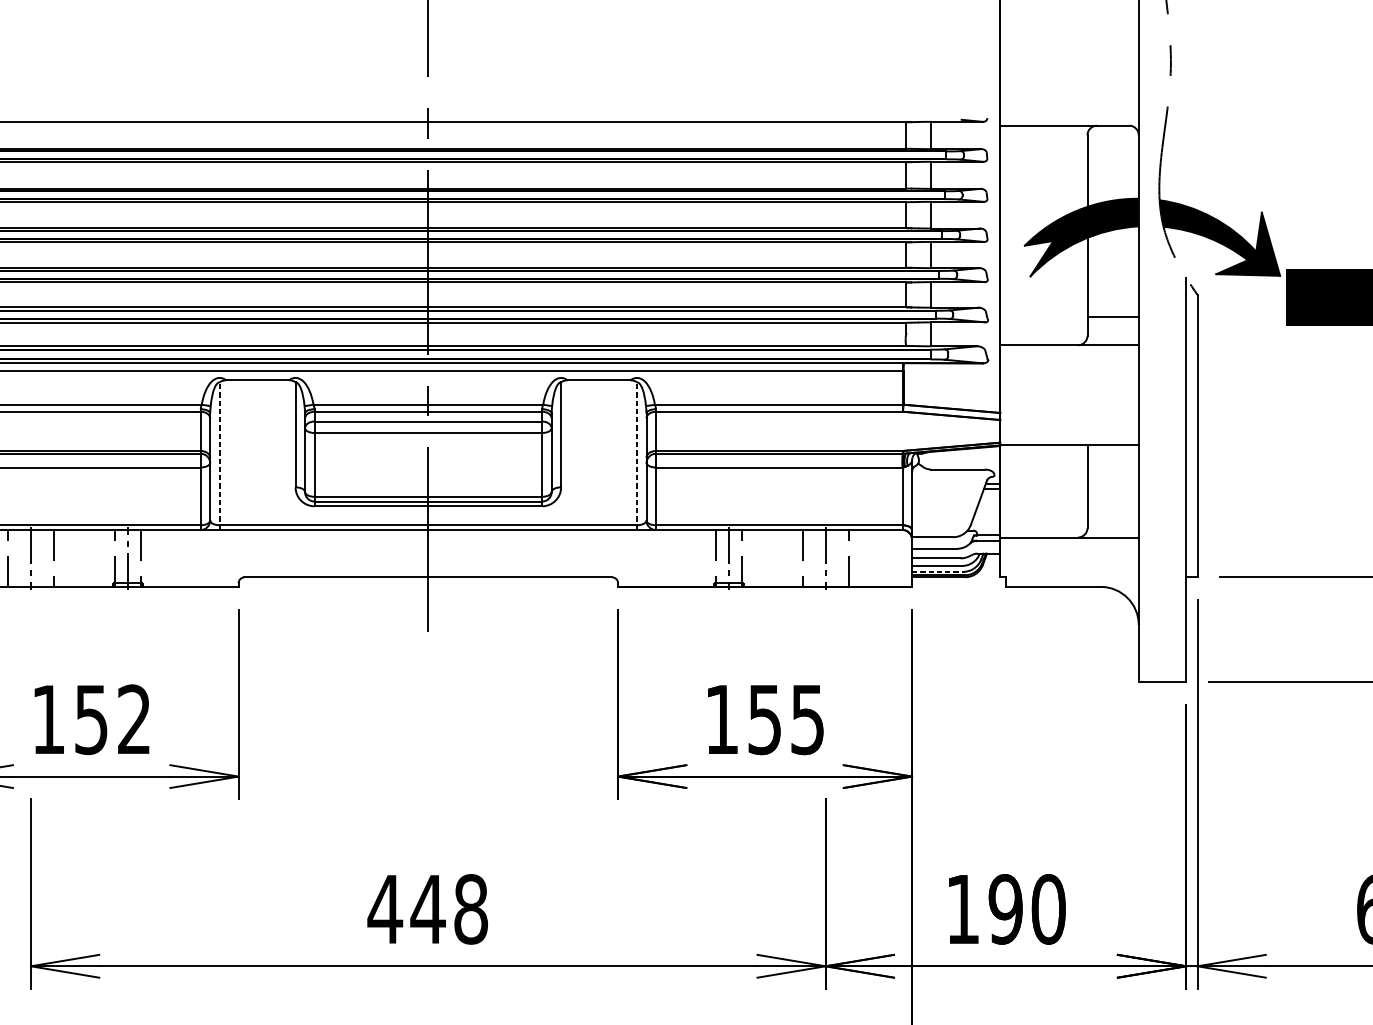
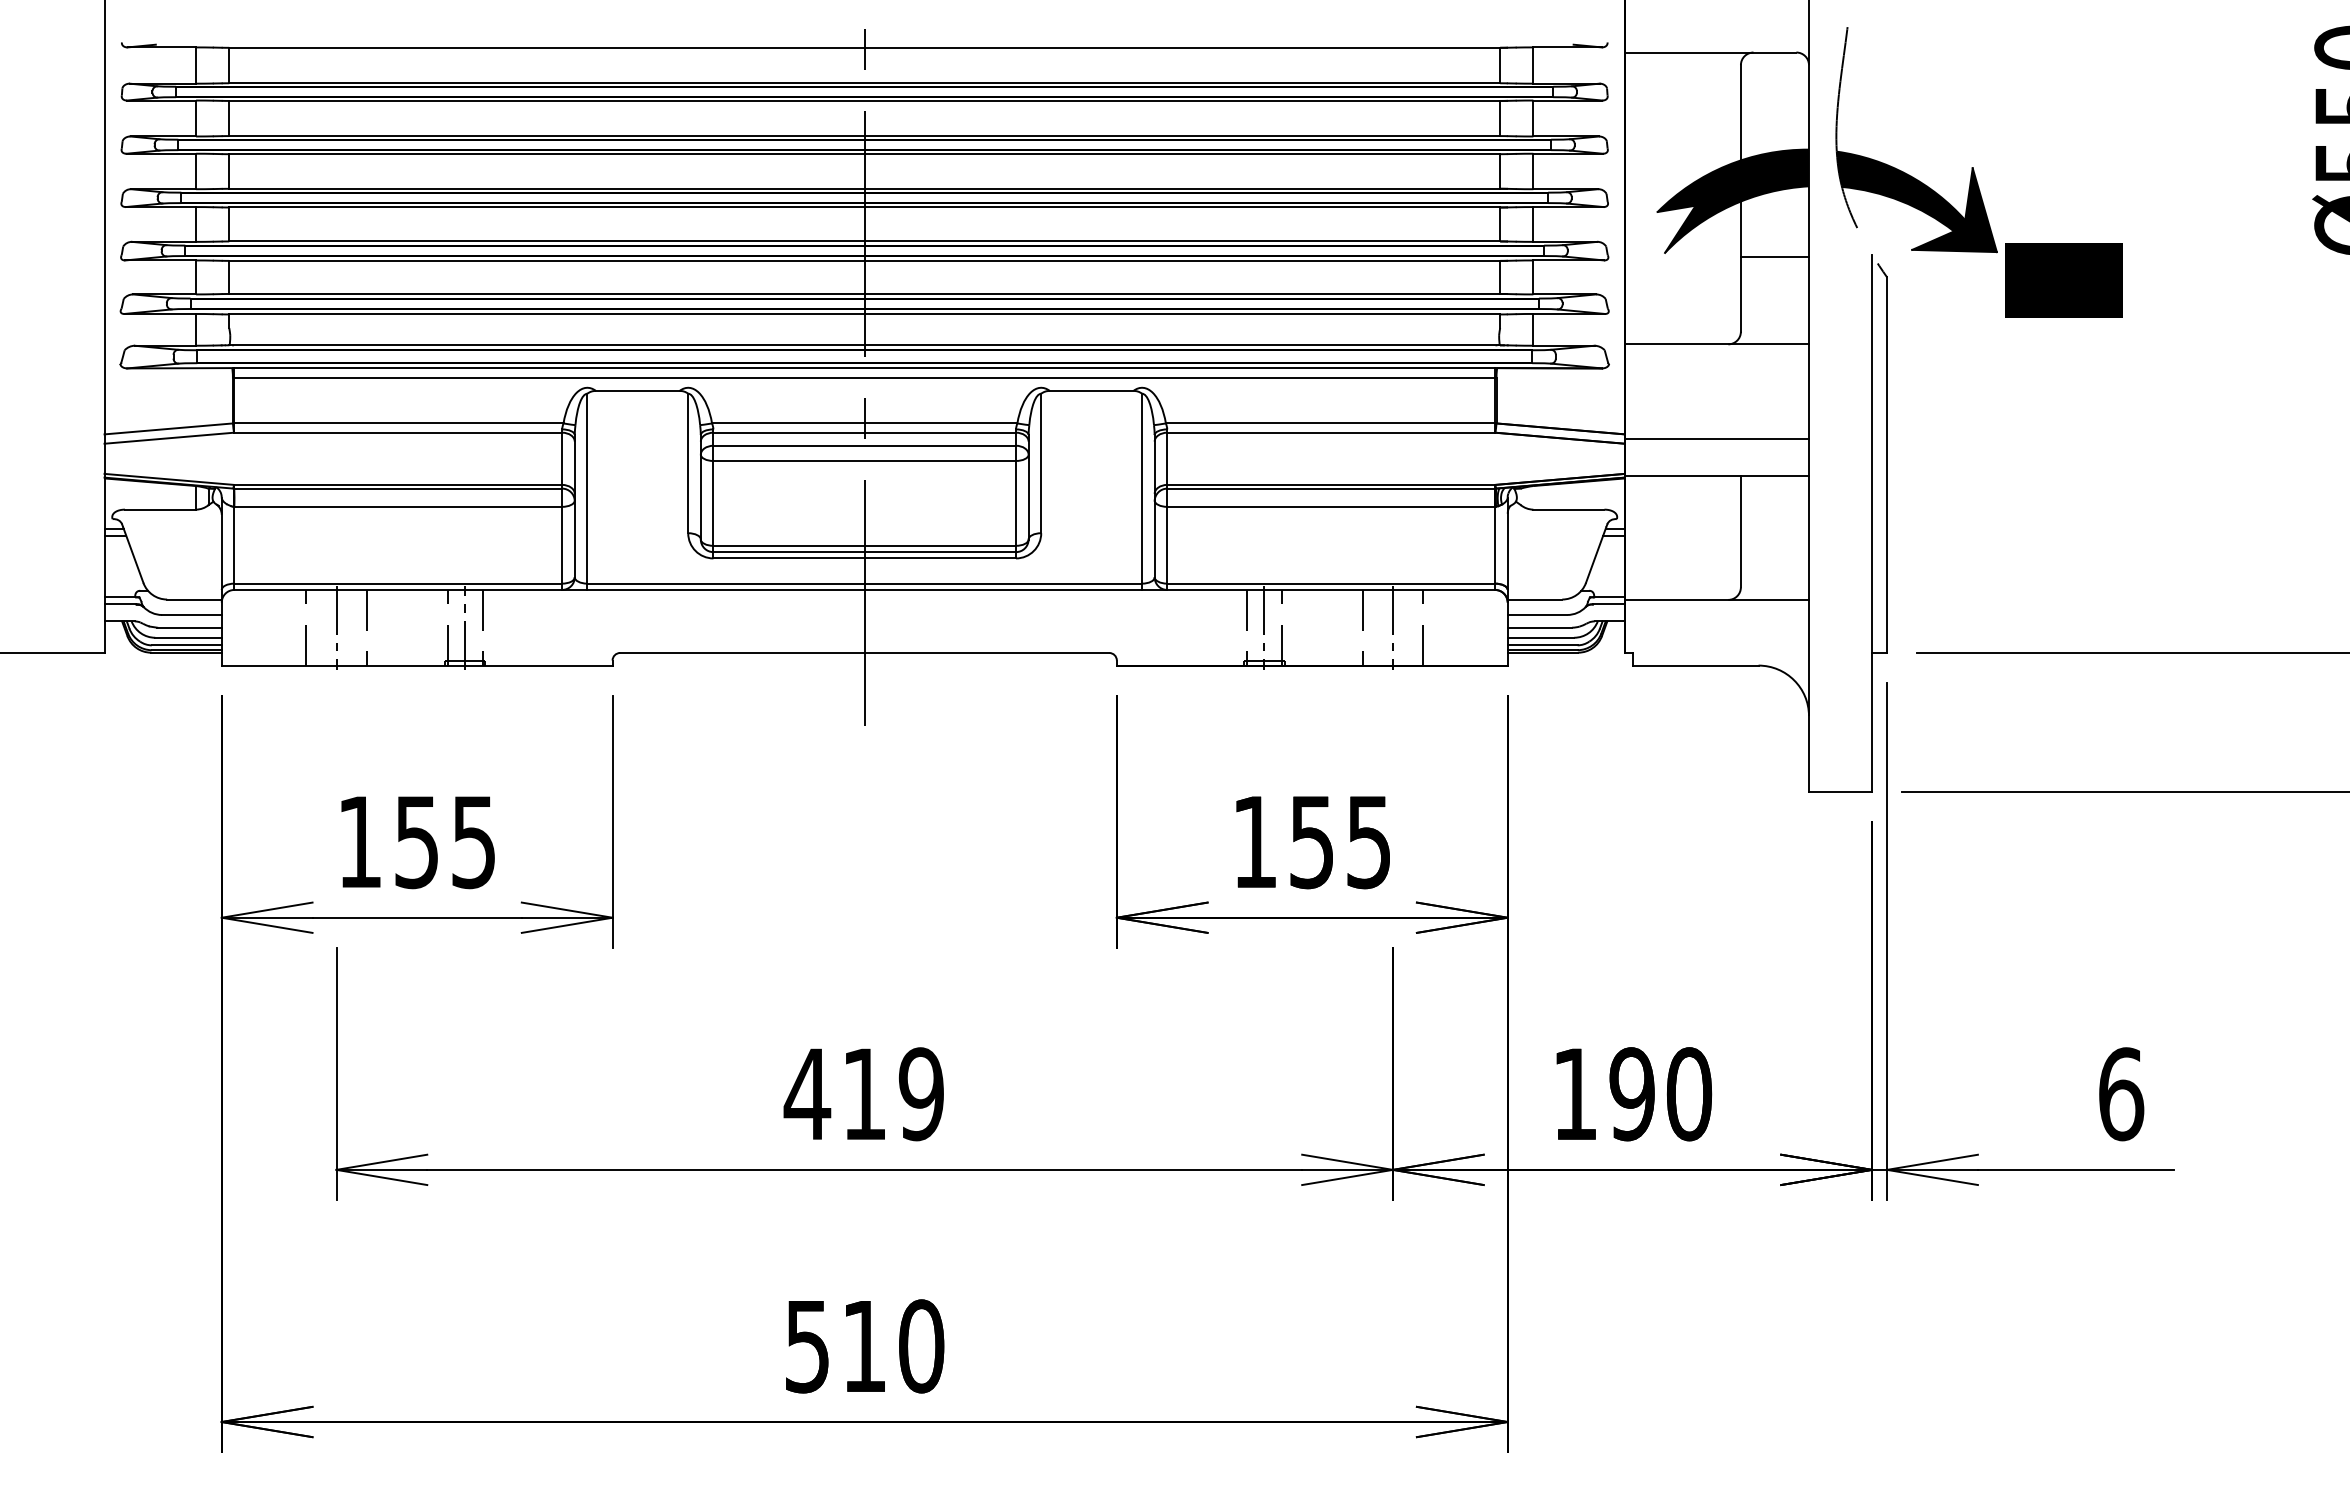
line: (1112, 317) -> (1774, 257), moved
line: (1069, 416) -> (1716, 439), added
line: (219, 455) -> (587, 491), dashed -> solid
line: (637, 455) -> (1142, 491), dashed -> solid
line: (938, 571) -> (1542, 645), dashed -> solid
text: (134, 719) -> (473, 842), 152 -> 155
text: (449, 909) -> (892, 1094), 448 -> 419

